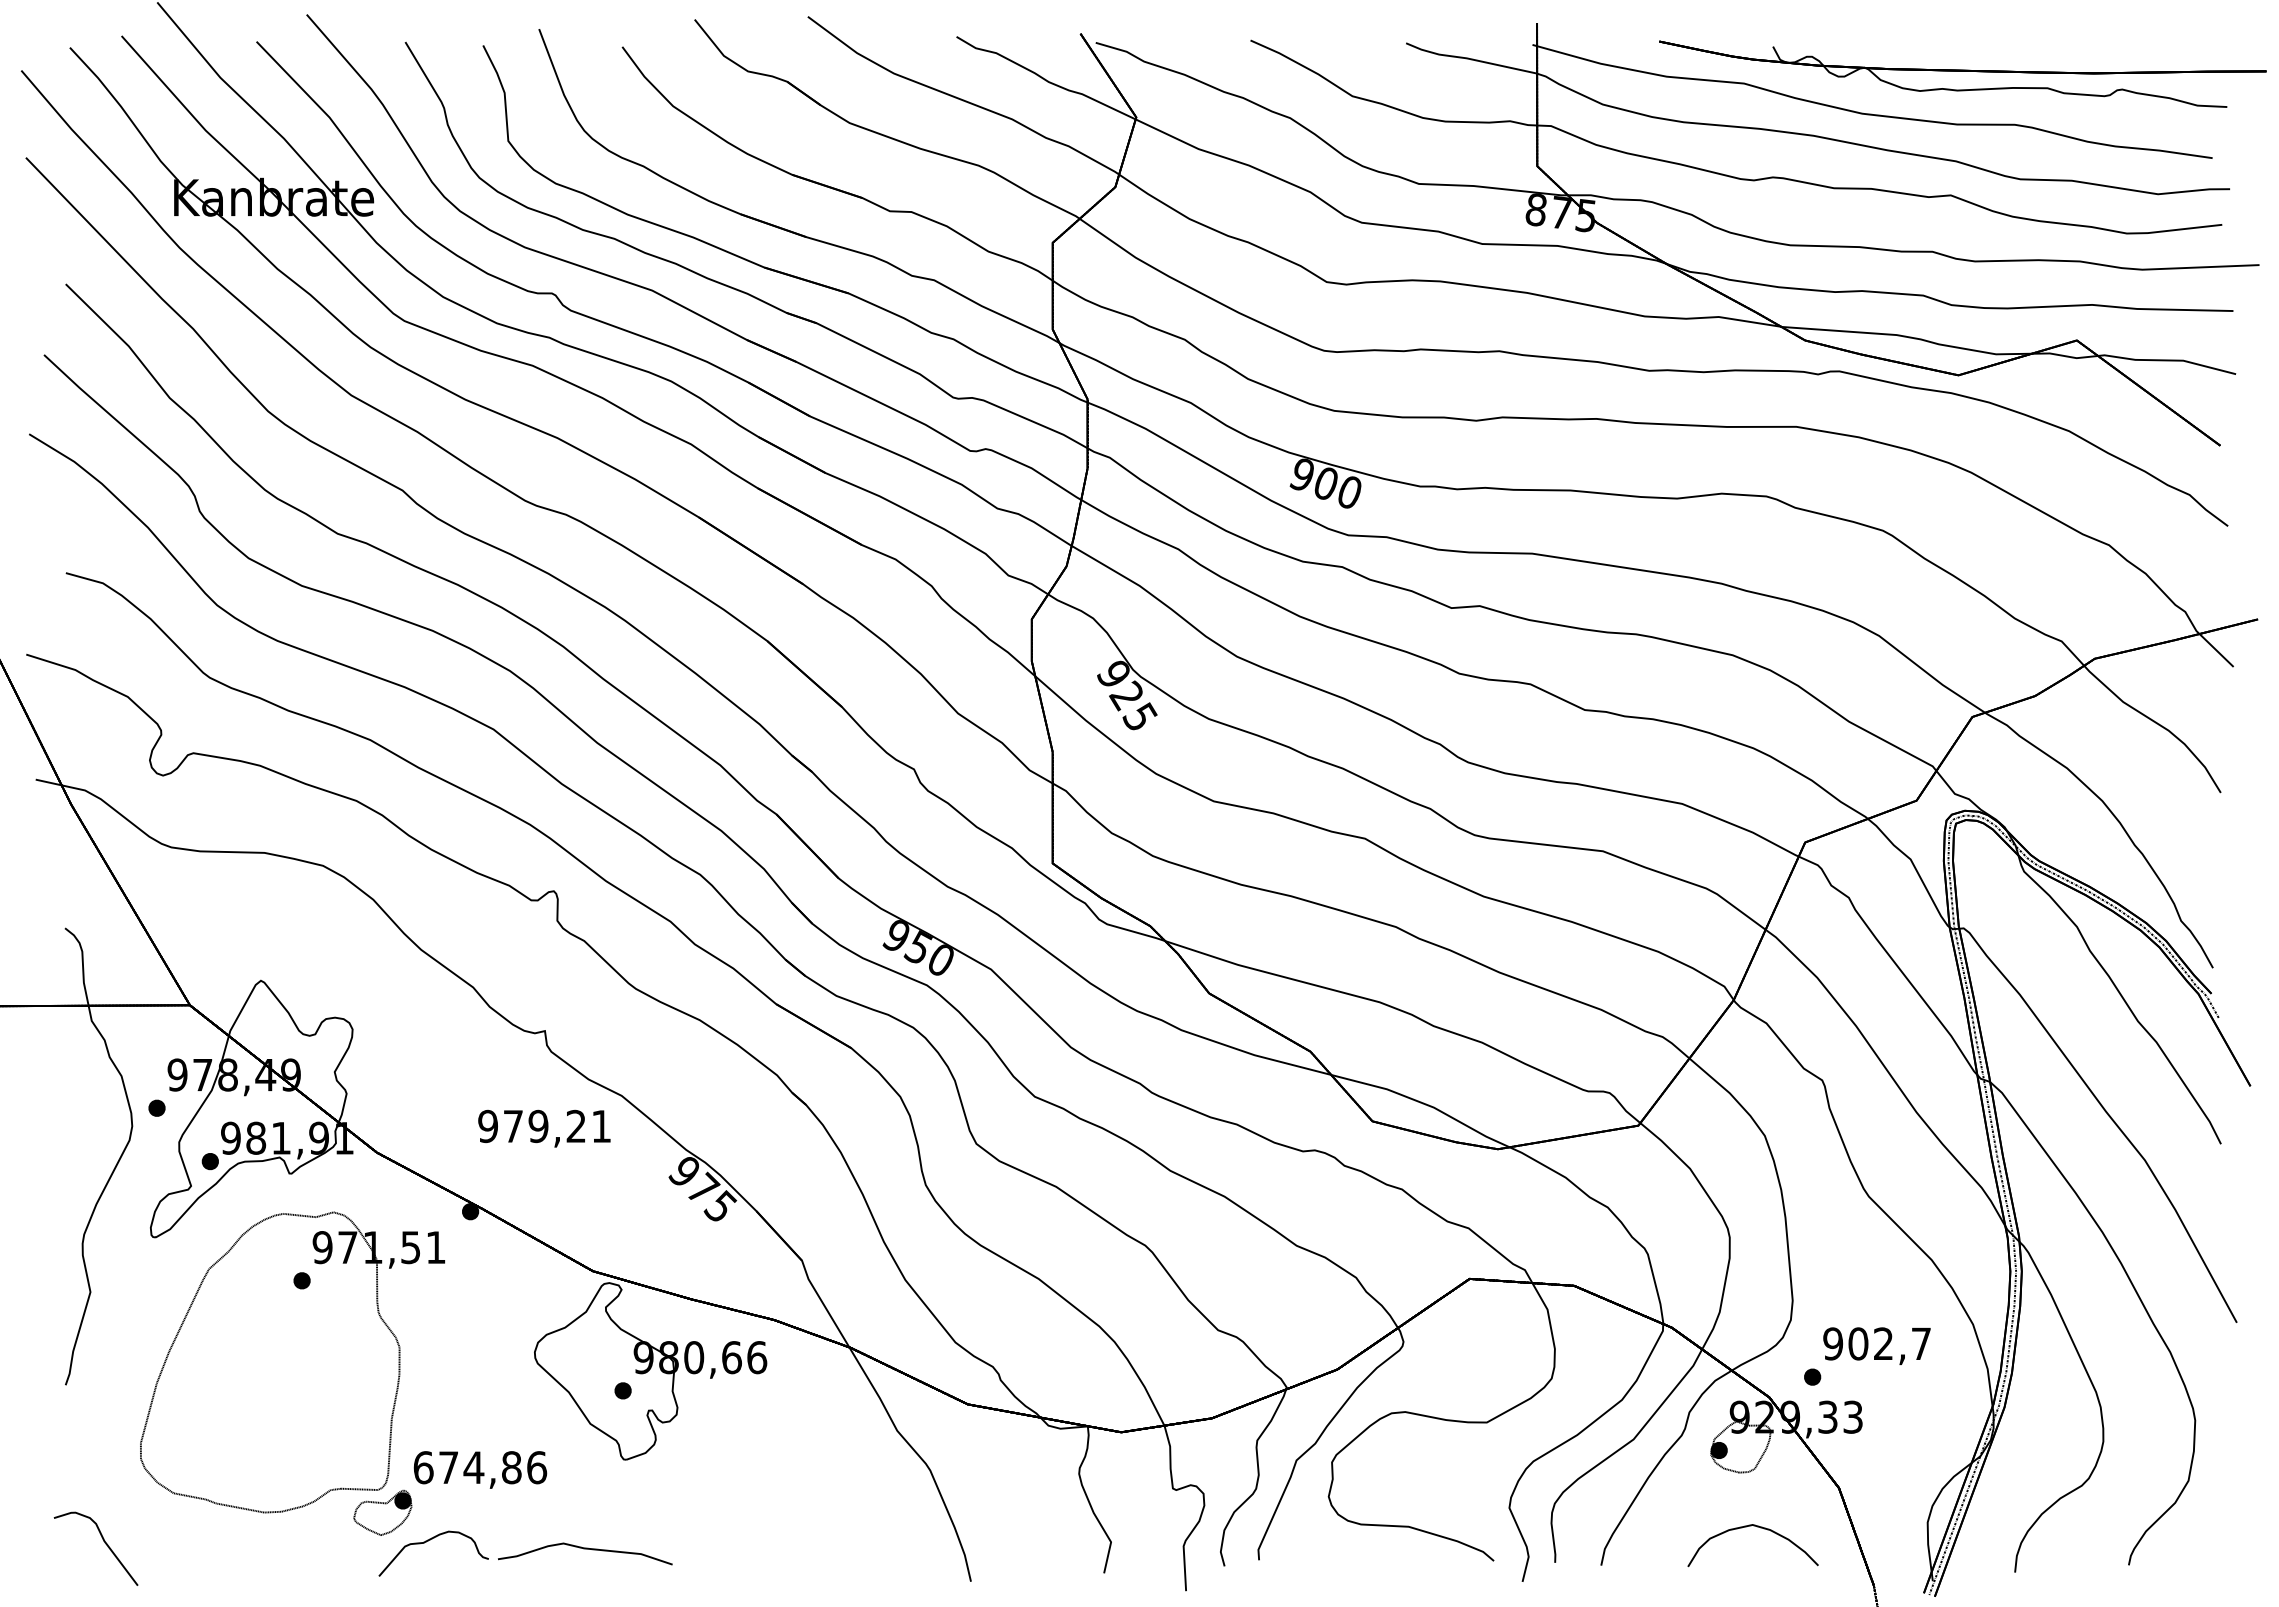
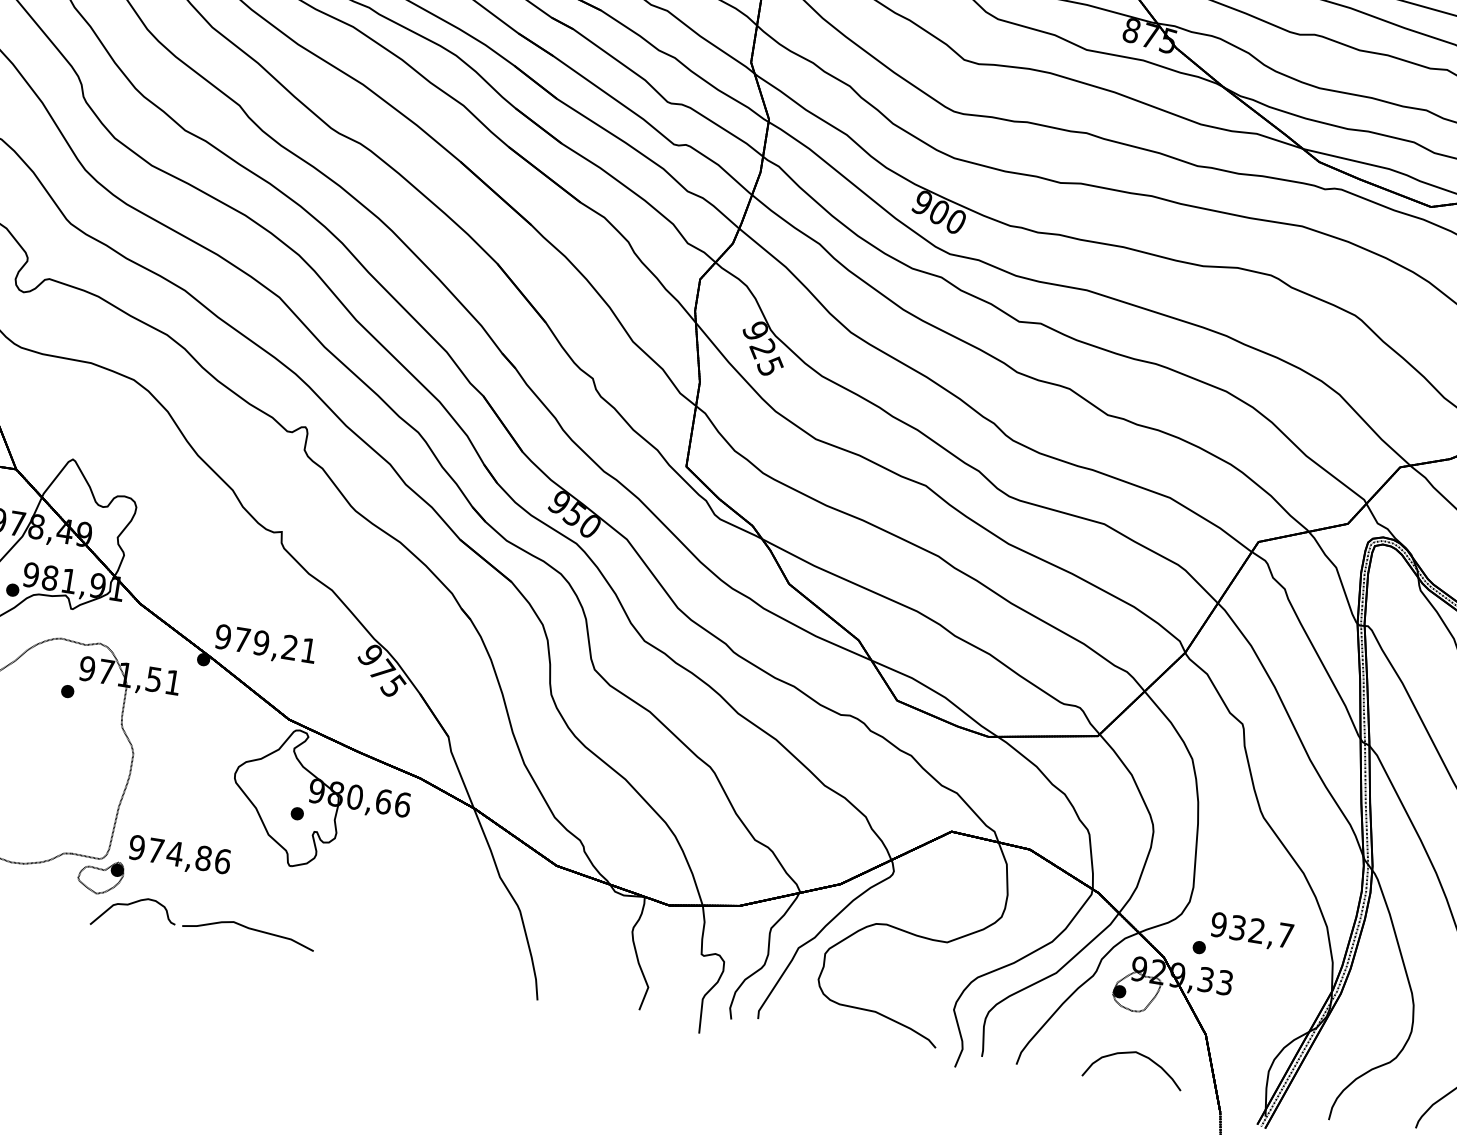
text: (544, 1128) -> (265, 645), moved
text: (1858, 1343) -> (1238, 927), 902,7 -> 932,7
text: (423, 1467) -> (136, 847), 674,86 -> 974,86

